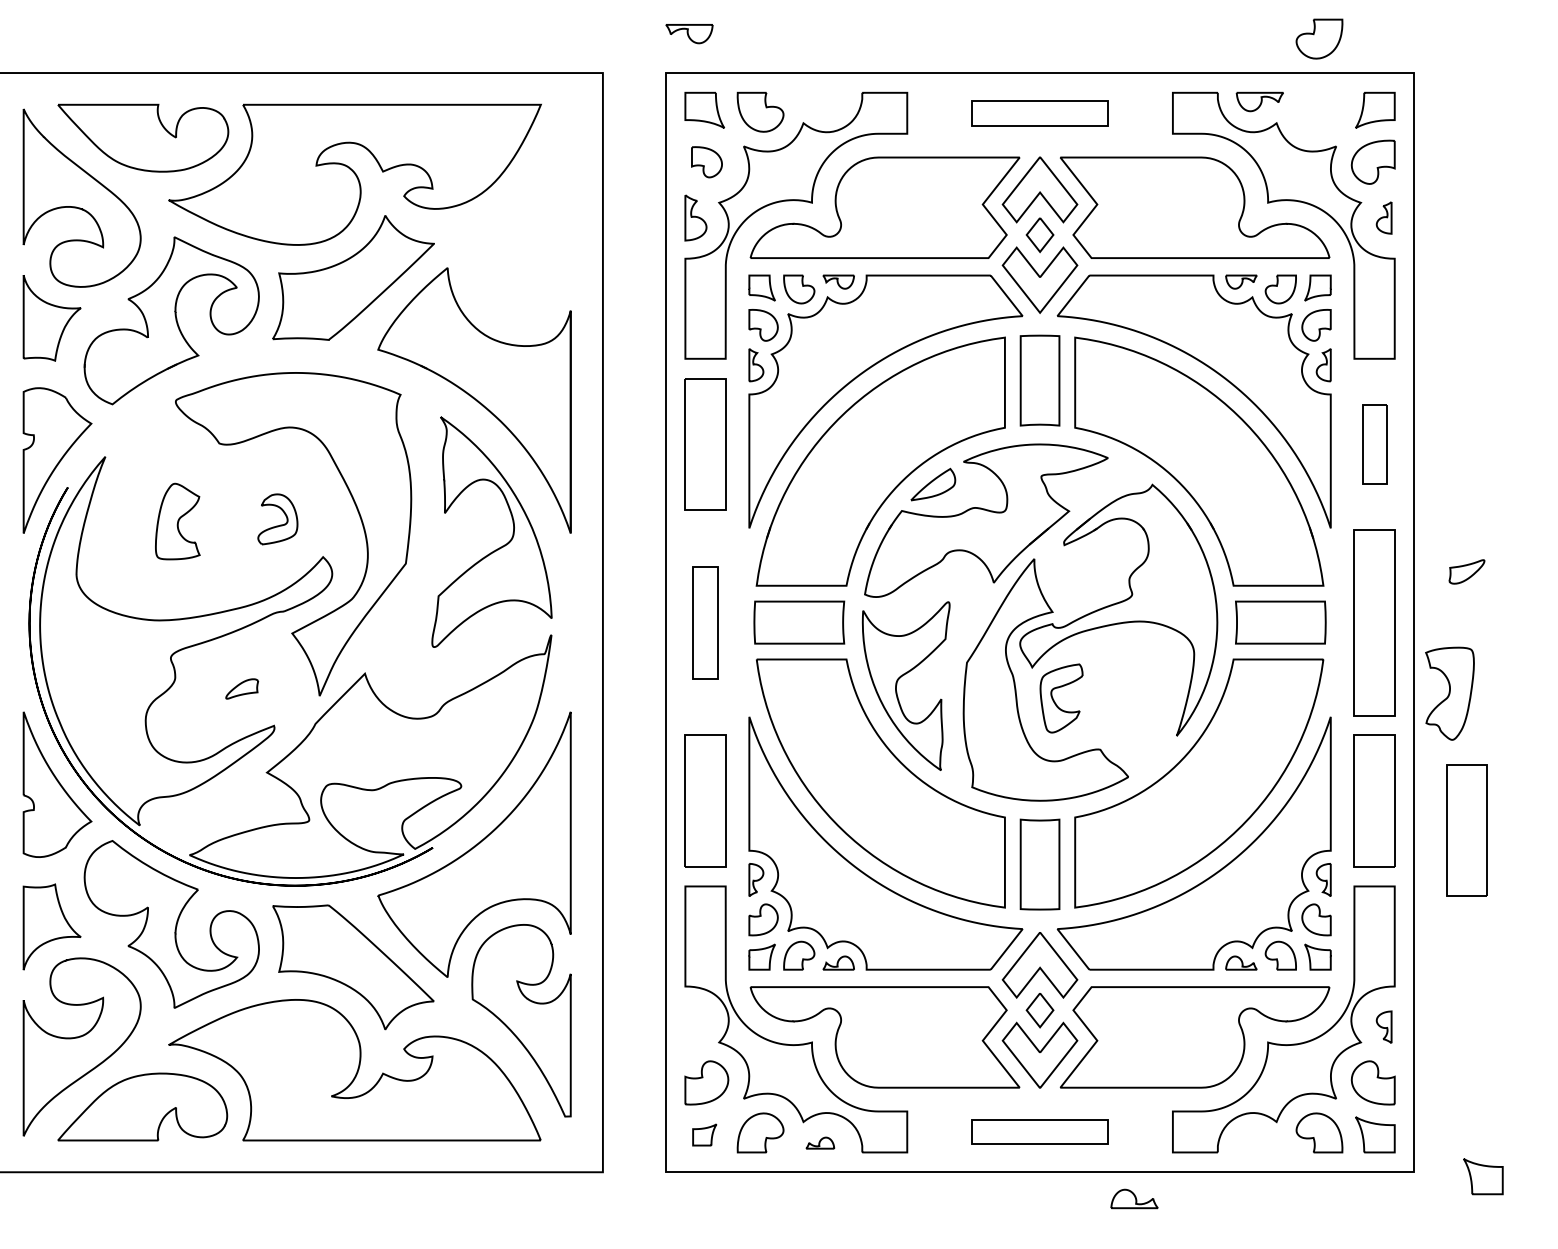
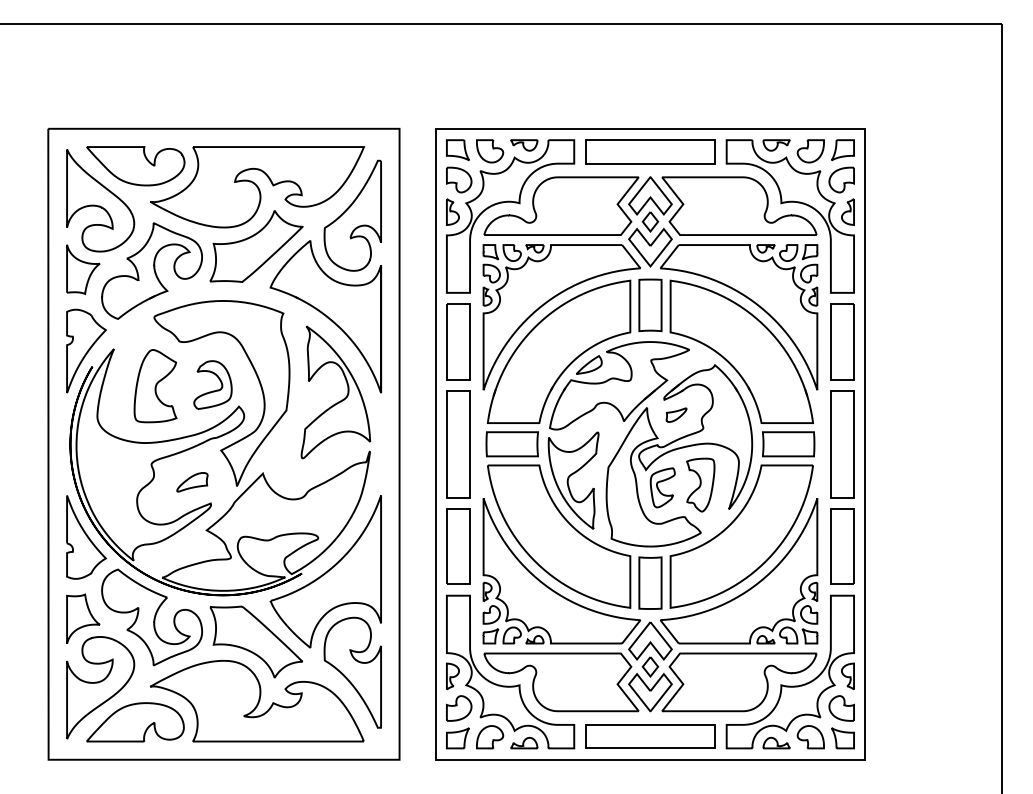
part: (689, 34) -> (524, 145), moved
part: (1318, 39) -> (810, 151), moved
part: (1040, 112) -> (650, 151), size x1.67
part: (707, 161) -> (459, 179), size x1.43
part: (1383, 217) -> (847, 211), size x1.43
part: (520, 224) -> (352, 215), added
part: (1374, 443) -> (842, 341), size x1.67
part: (277, 518) -> (212, 384), size x1.67
part: (177, 521) -> (155, 386), size x1.67
part: (1466, 570) -> (676, 414), moved
part: (705, 623) -> (458, 444), size x1.67
part: (242, 689) -> (192, 482), size x1.67
part: (1449, 692) -> (700, 484), moved
part: (1466, 830) -> (895, 563), removed
part: (695, 1027) -> (452, 676), added
part: (1383, 1027) -> (847, 676), size x1.43
part: (1040, 1131) -> (650, 736), size x1.67
part: (703, 1135) -> (457, 738), size x1.67
part: (820, 1142) -> (524, 742), size x1.67
part: (1482, 1177) -> (904, 762), removed
part: (1134, 1197) -> (776, 742), moved

